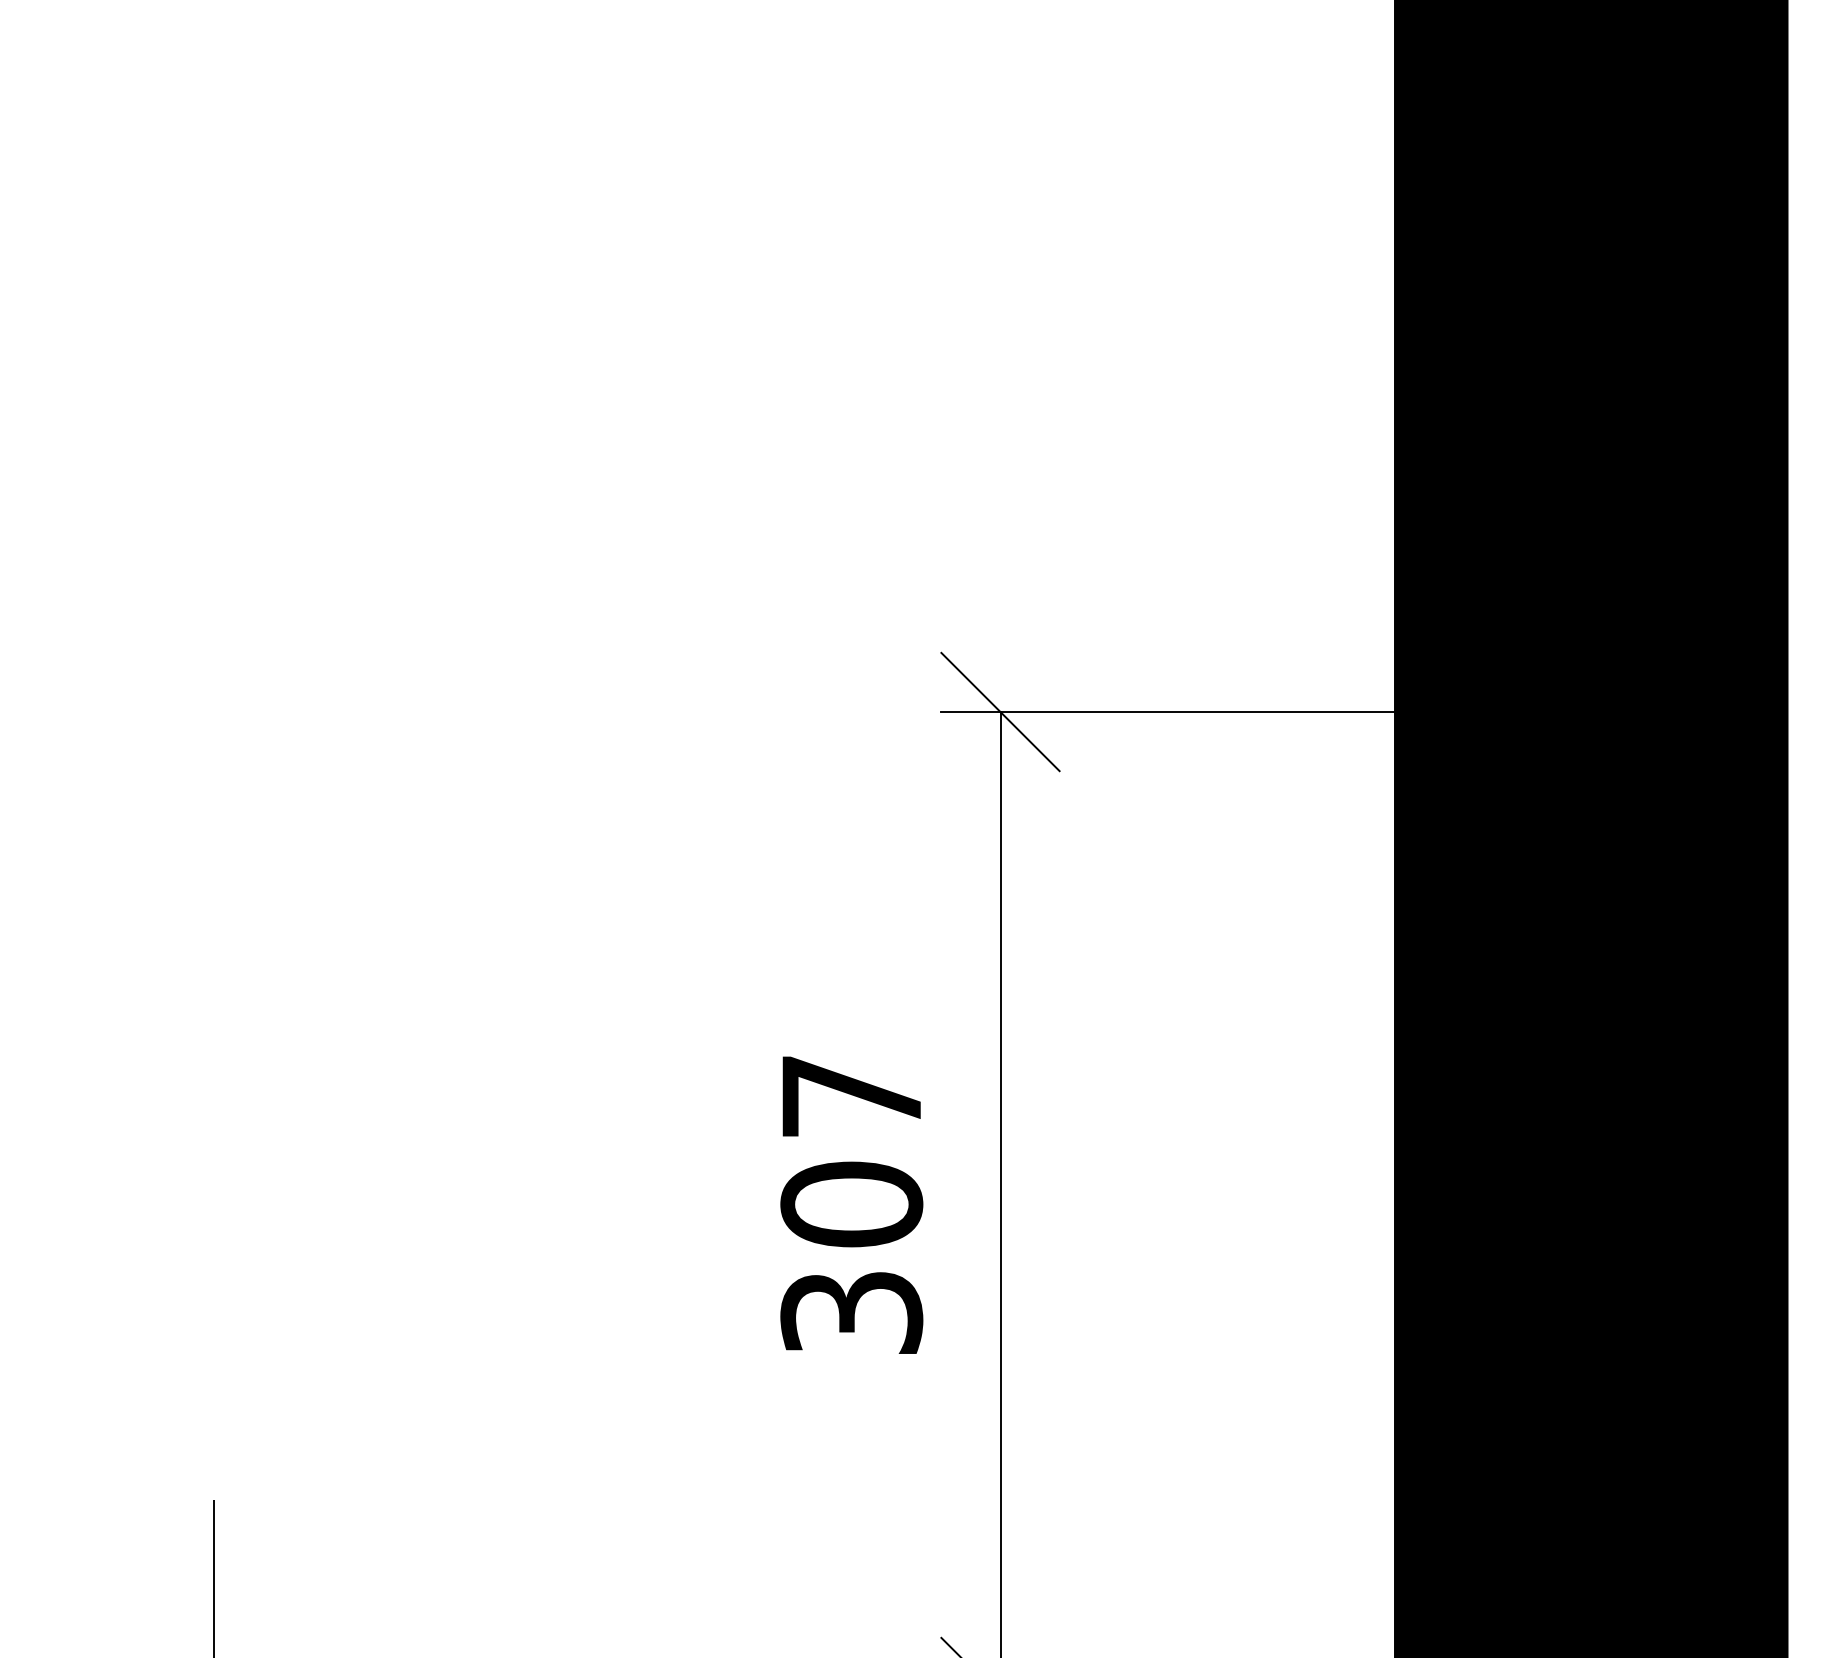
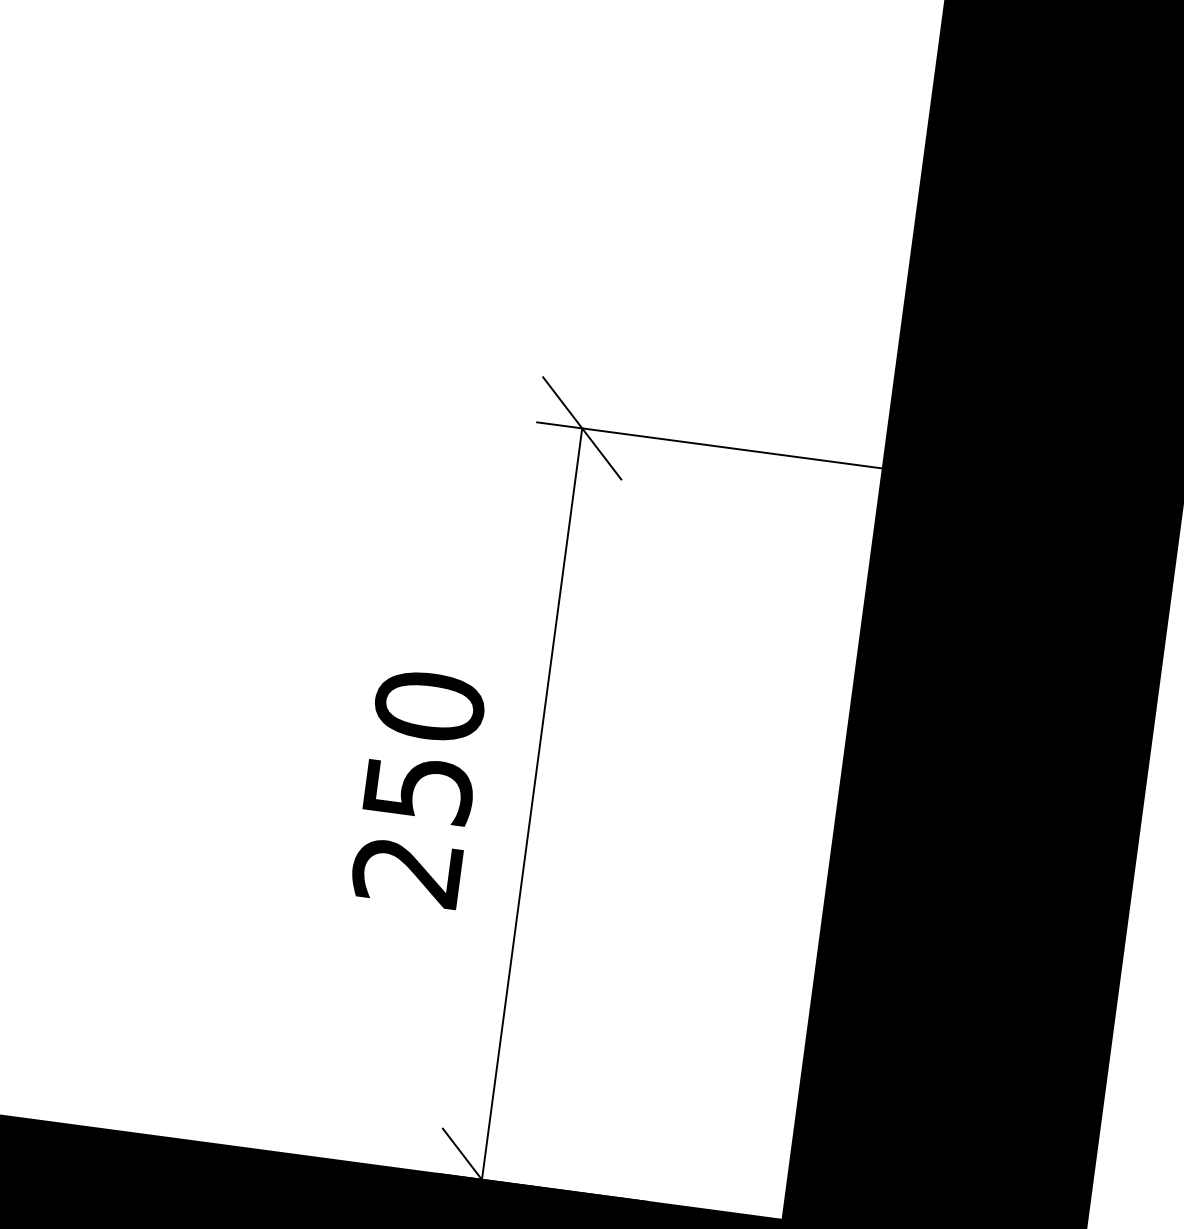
text: (851, 1203) -> (418, 788), 307 -> 250

